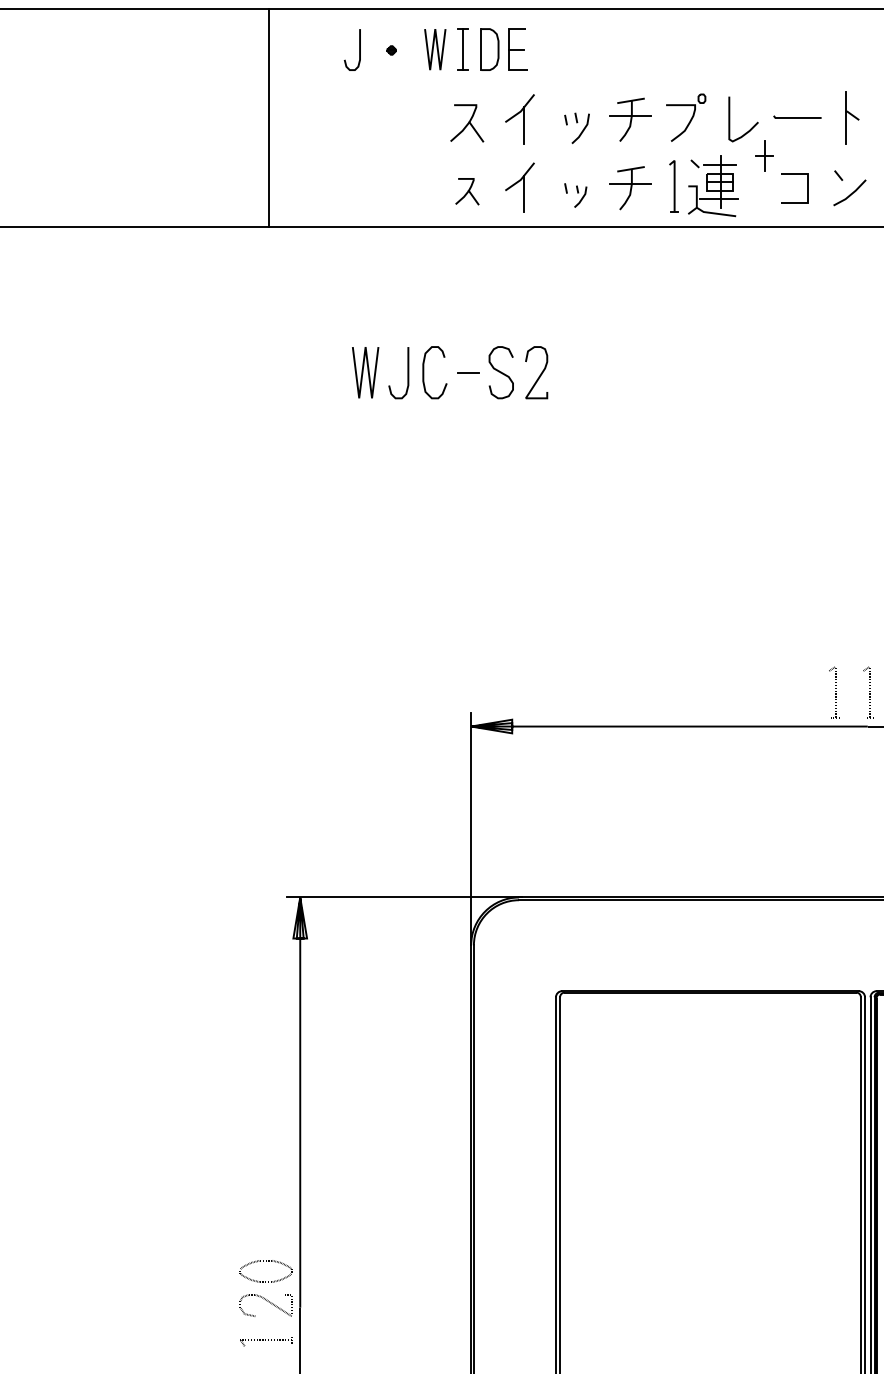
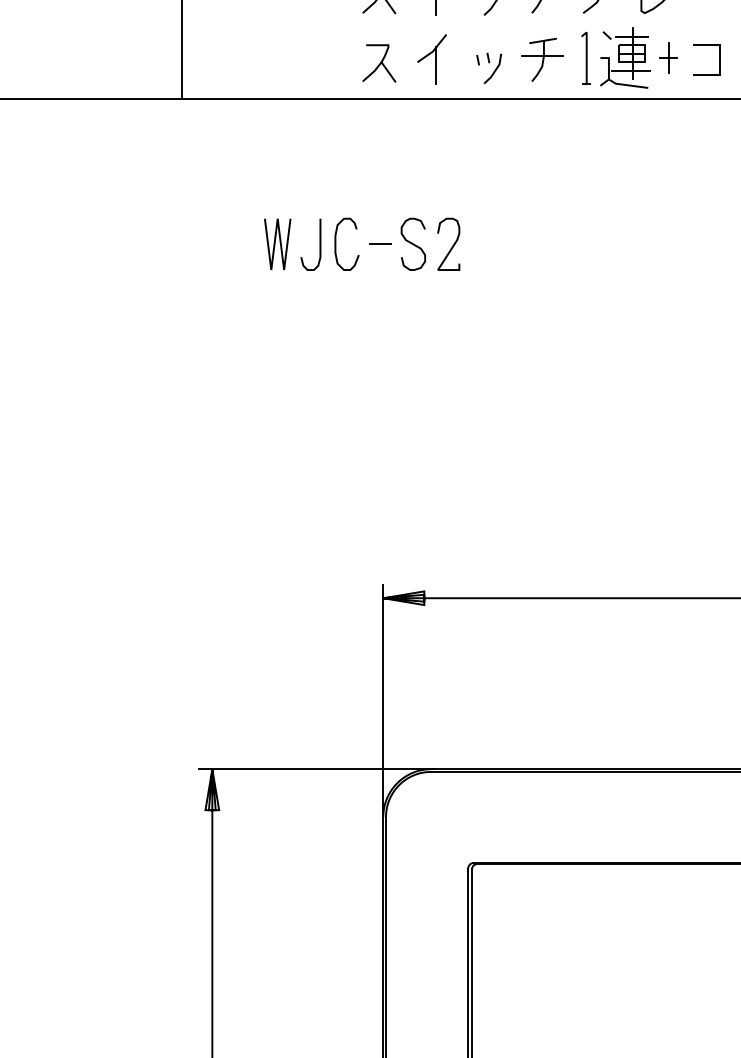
part: (764, 155) -> (668, 57), moved
part: (467, 191) -> (379, 63), size x1.43
part: (580, 196) -> (492, 68), size x1.43

